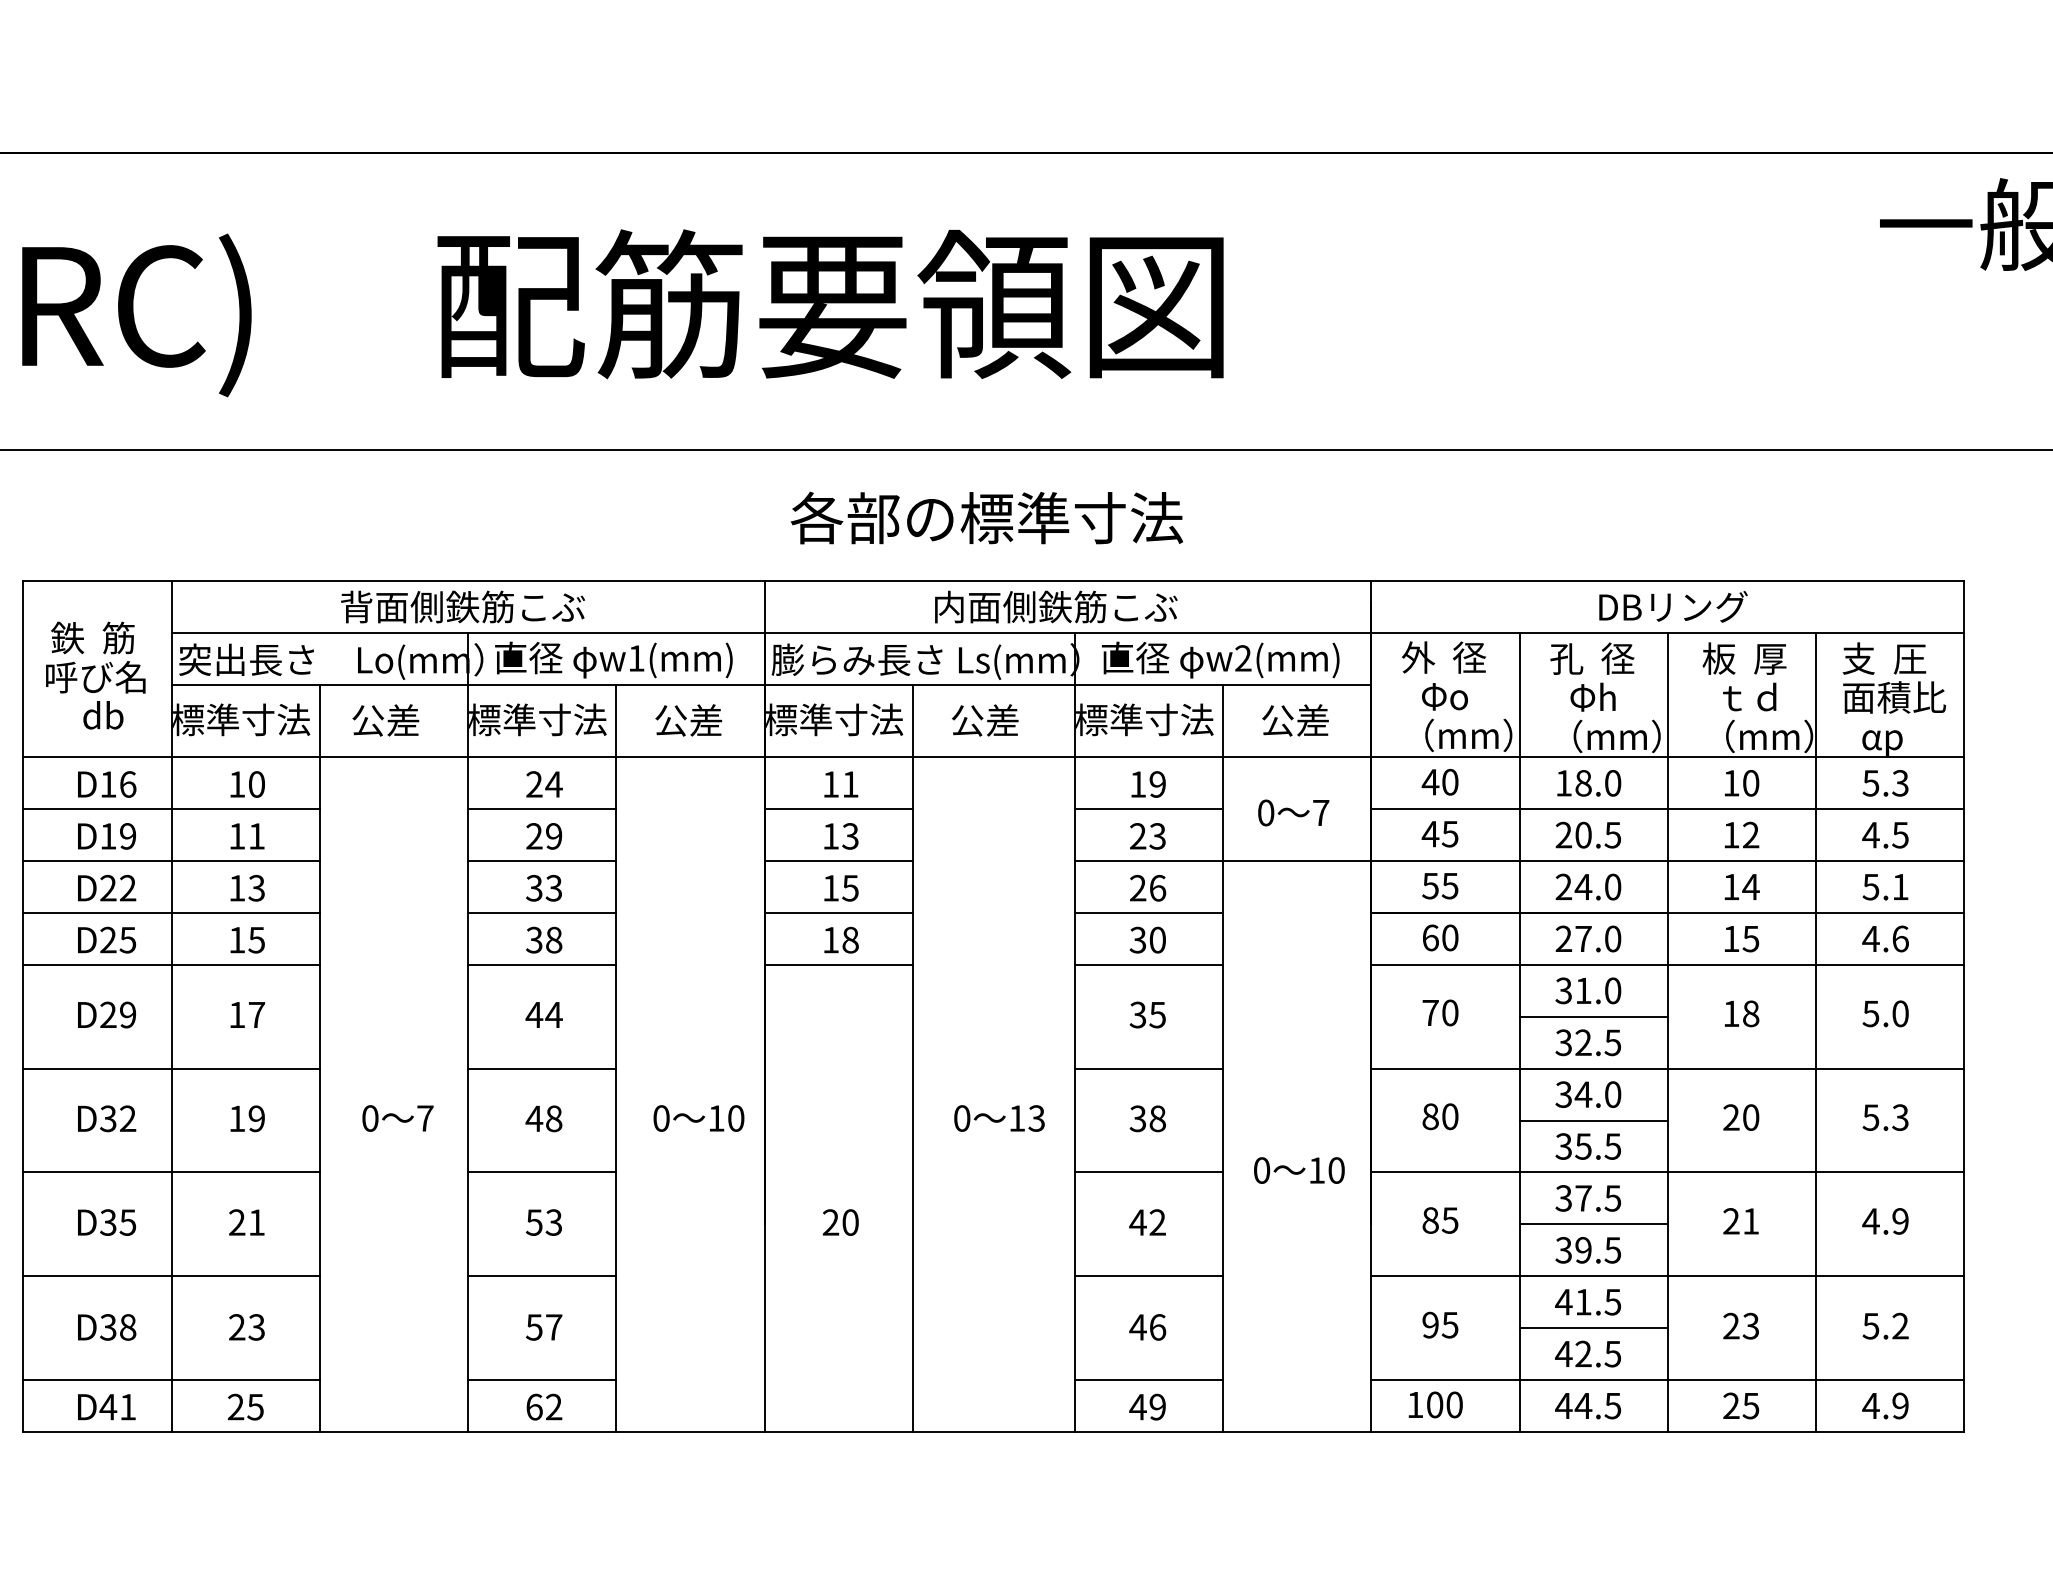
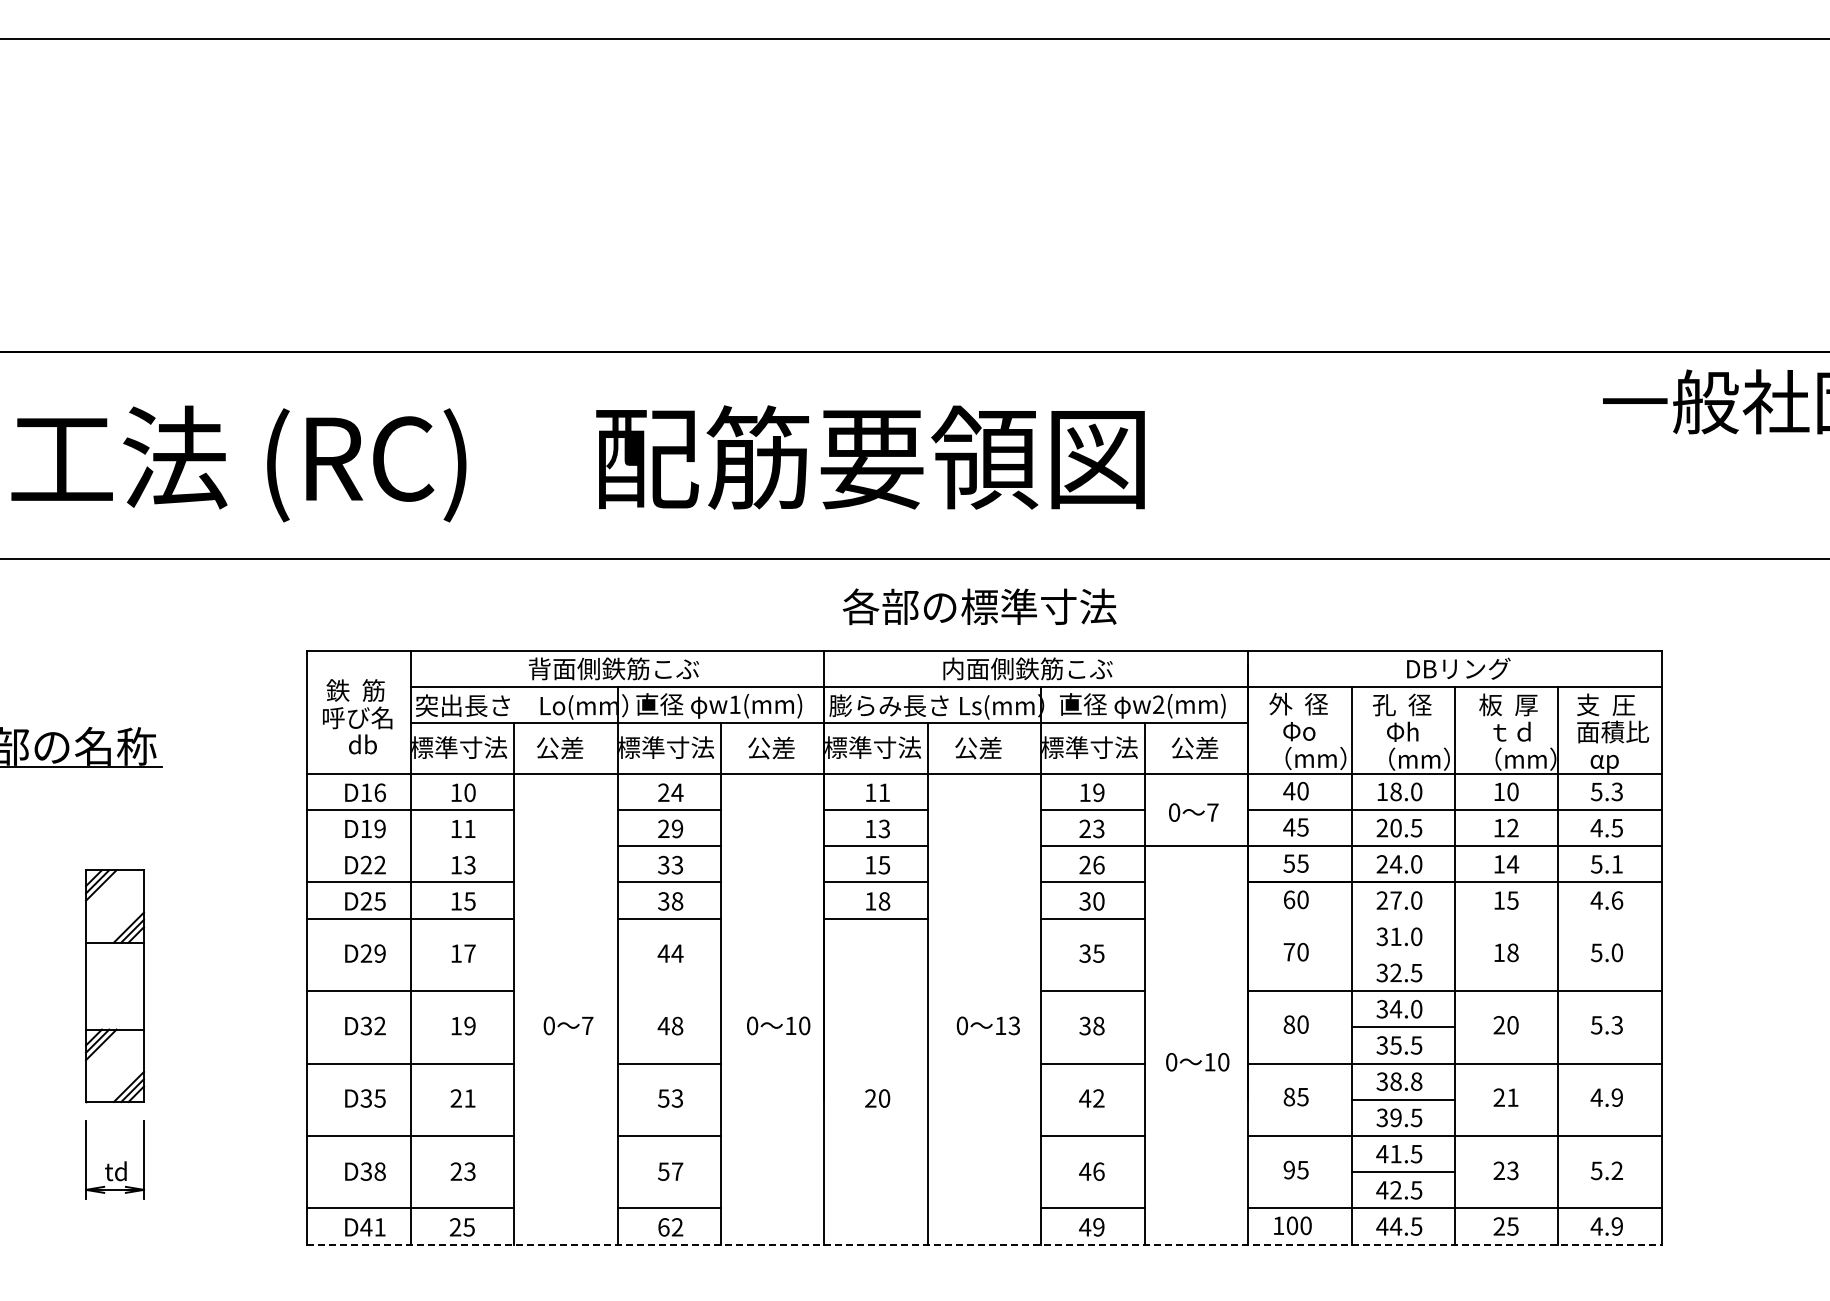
line: (171, 861) -> (410, 846), removed
line: (1667, 964) -> (1454, 918), removed
line: (1592, 1016) -> (1402, 954), removed
line: (542, 1069) -> (669, 991), removed
text: (1598, 1198) -> (1406, 1081), 37.5 -> 38.8
line: (995, 1431) -> (985, 1244), solid -> dashed

